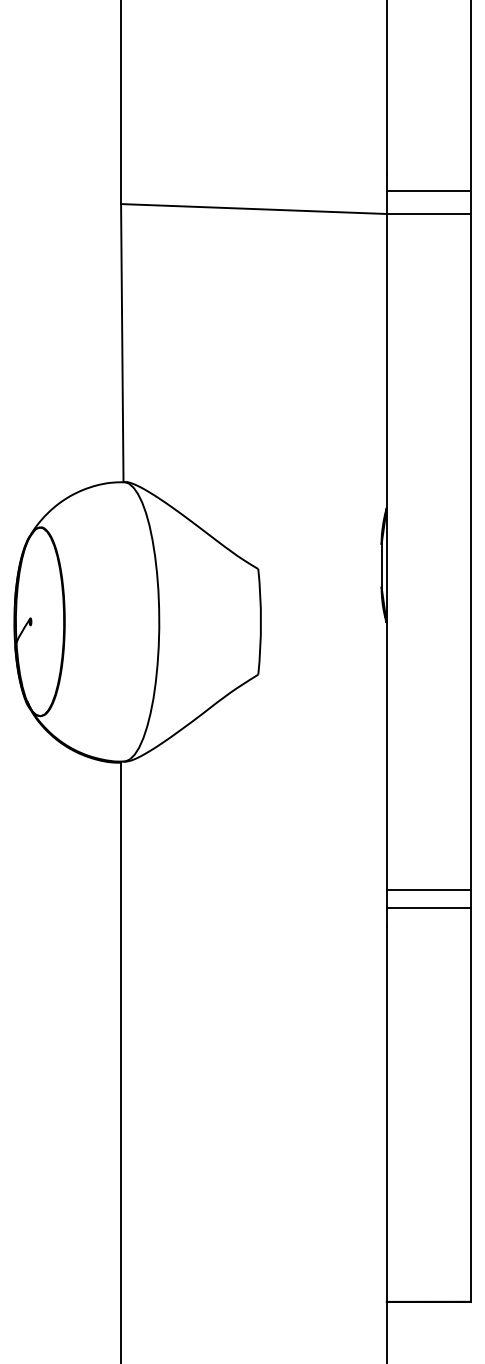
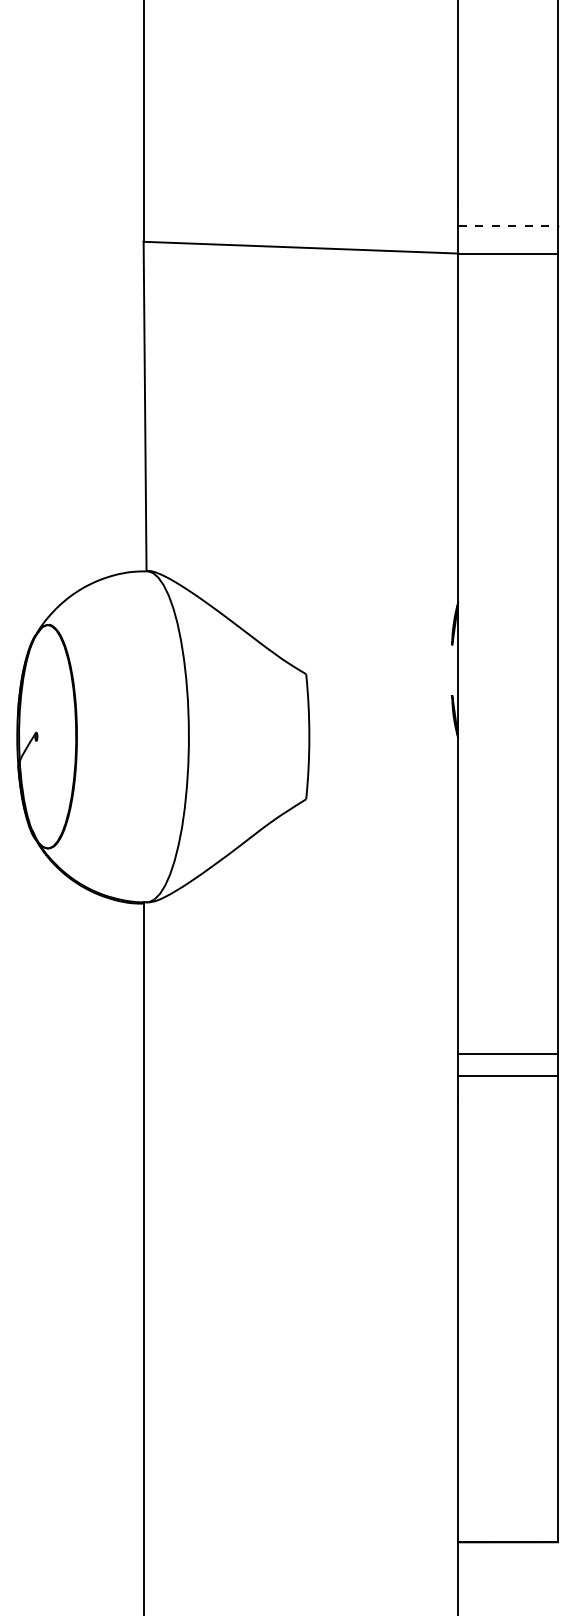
line: (429, 191) -> (508, 226), solid -> dashed
line: (381, 565) -> (452, 670), removed

